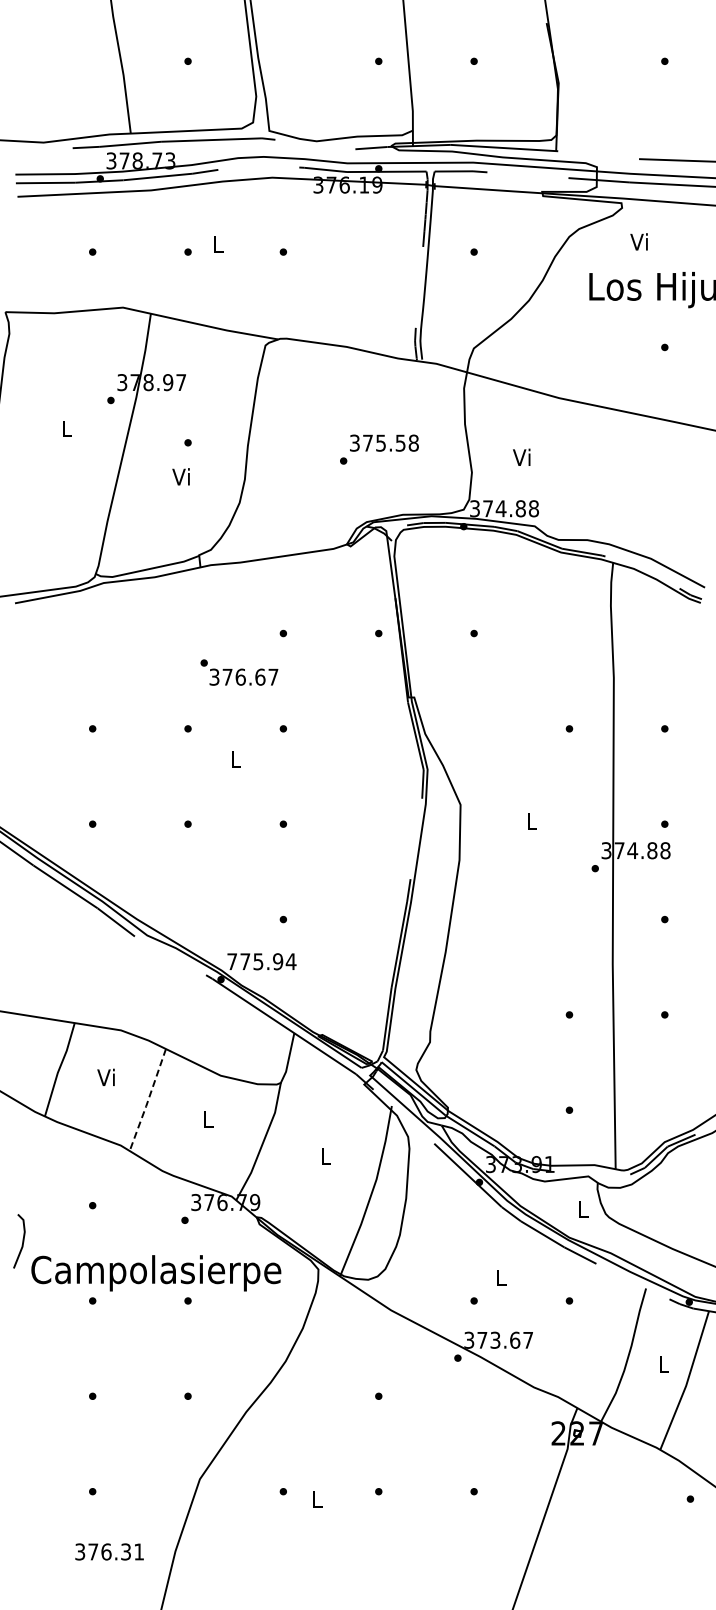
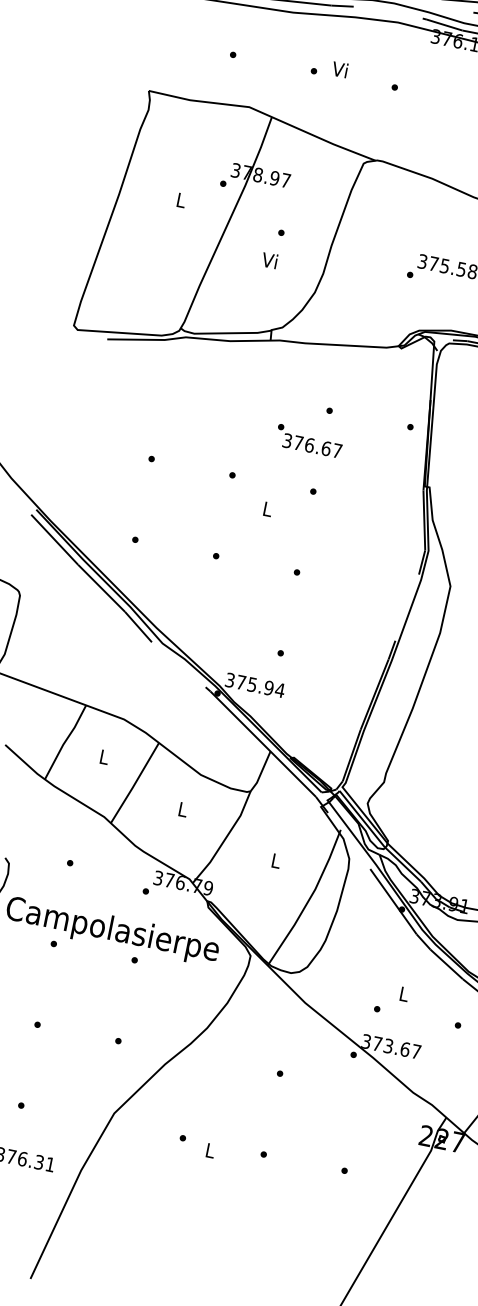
text: (216, 243) -> (339, 68), L -> Vi
text: (239, 672) -> (309, 441), moved
text: (232, 961) -> (230, 680), 775.94 -> 375.94
text: (105, 1077) -> (102, 756), Vi -> L
line: (148, 1100) -> (135, 783), dashed -> solid

